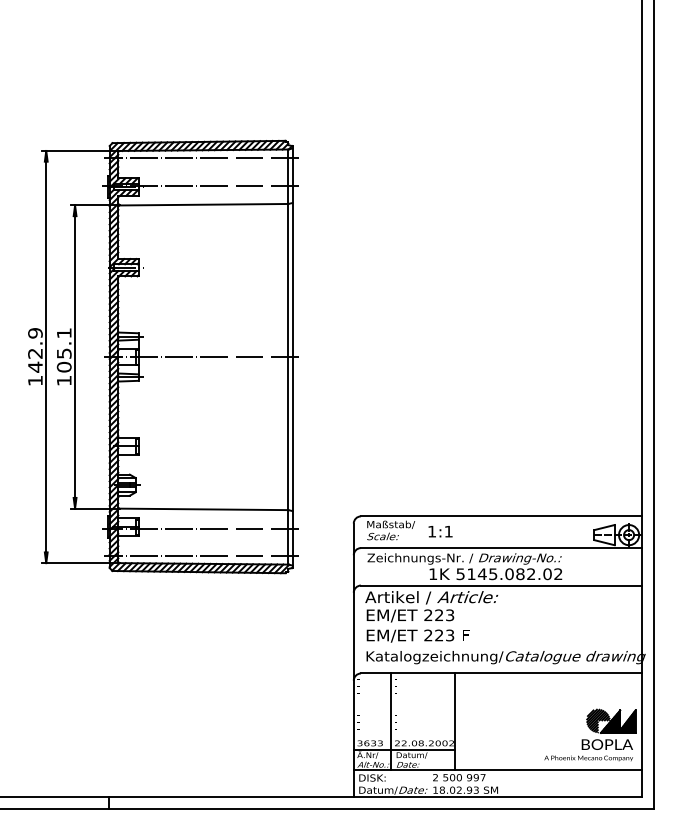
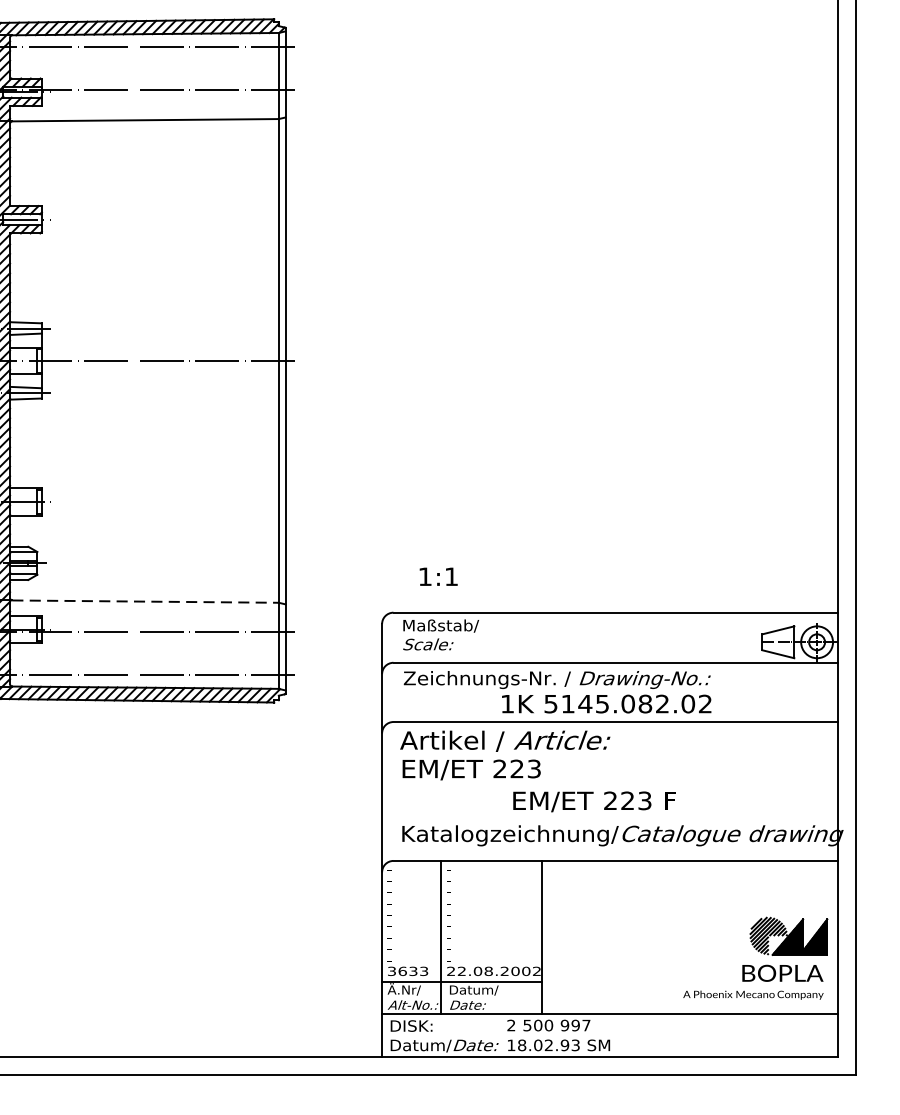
line: (204, 509) -> (146, 601), solid -> dashed
text: (440, 531) -> (438, 576), moved
text: (417, 635) -> (593, 800), moved

